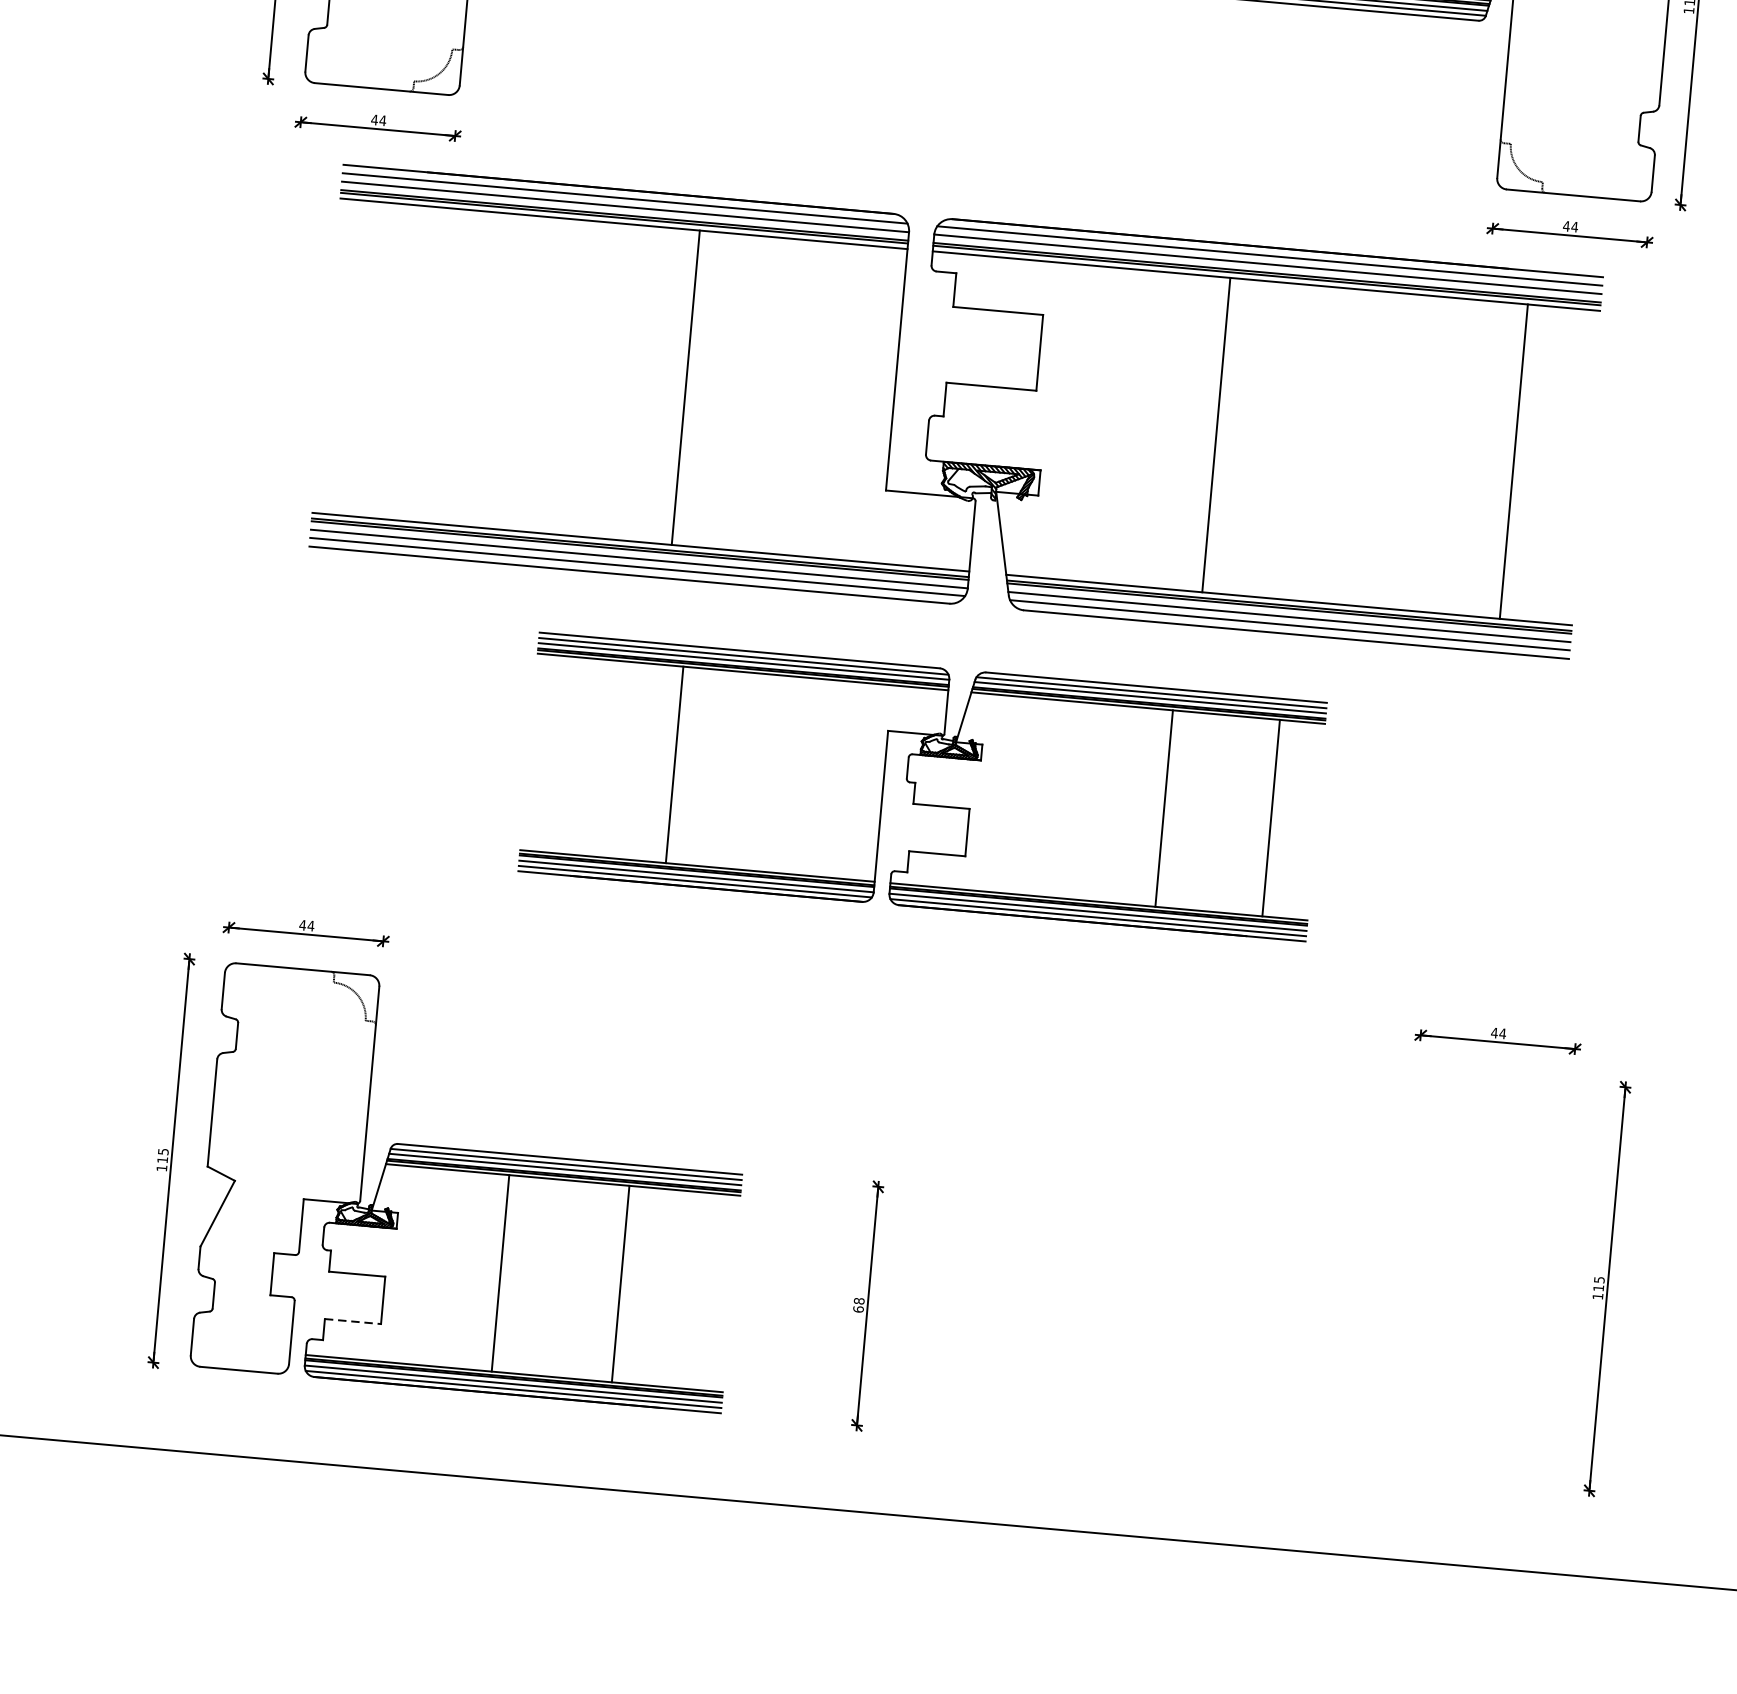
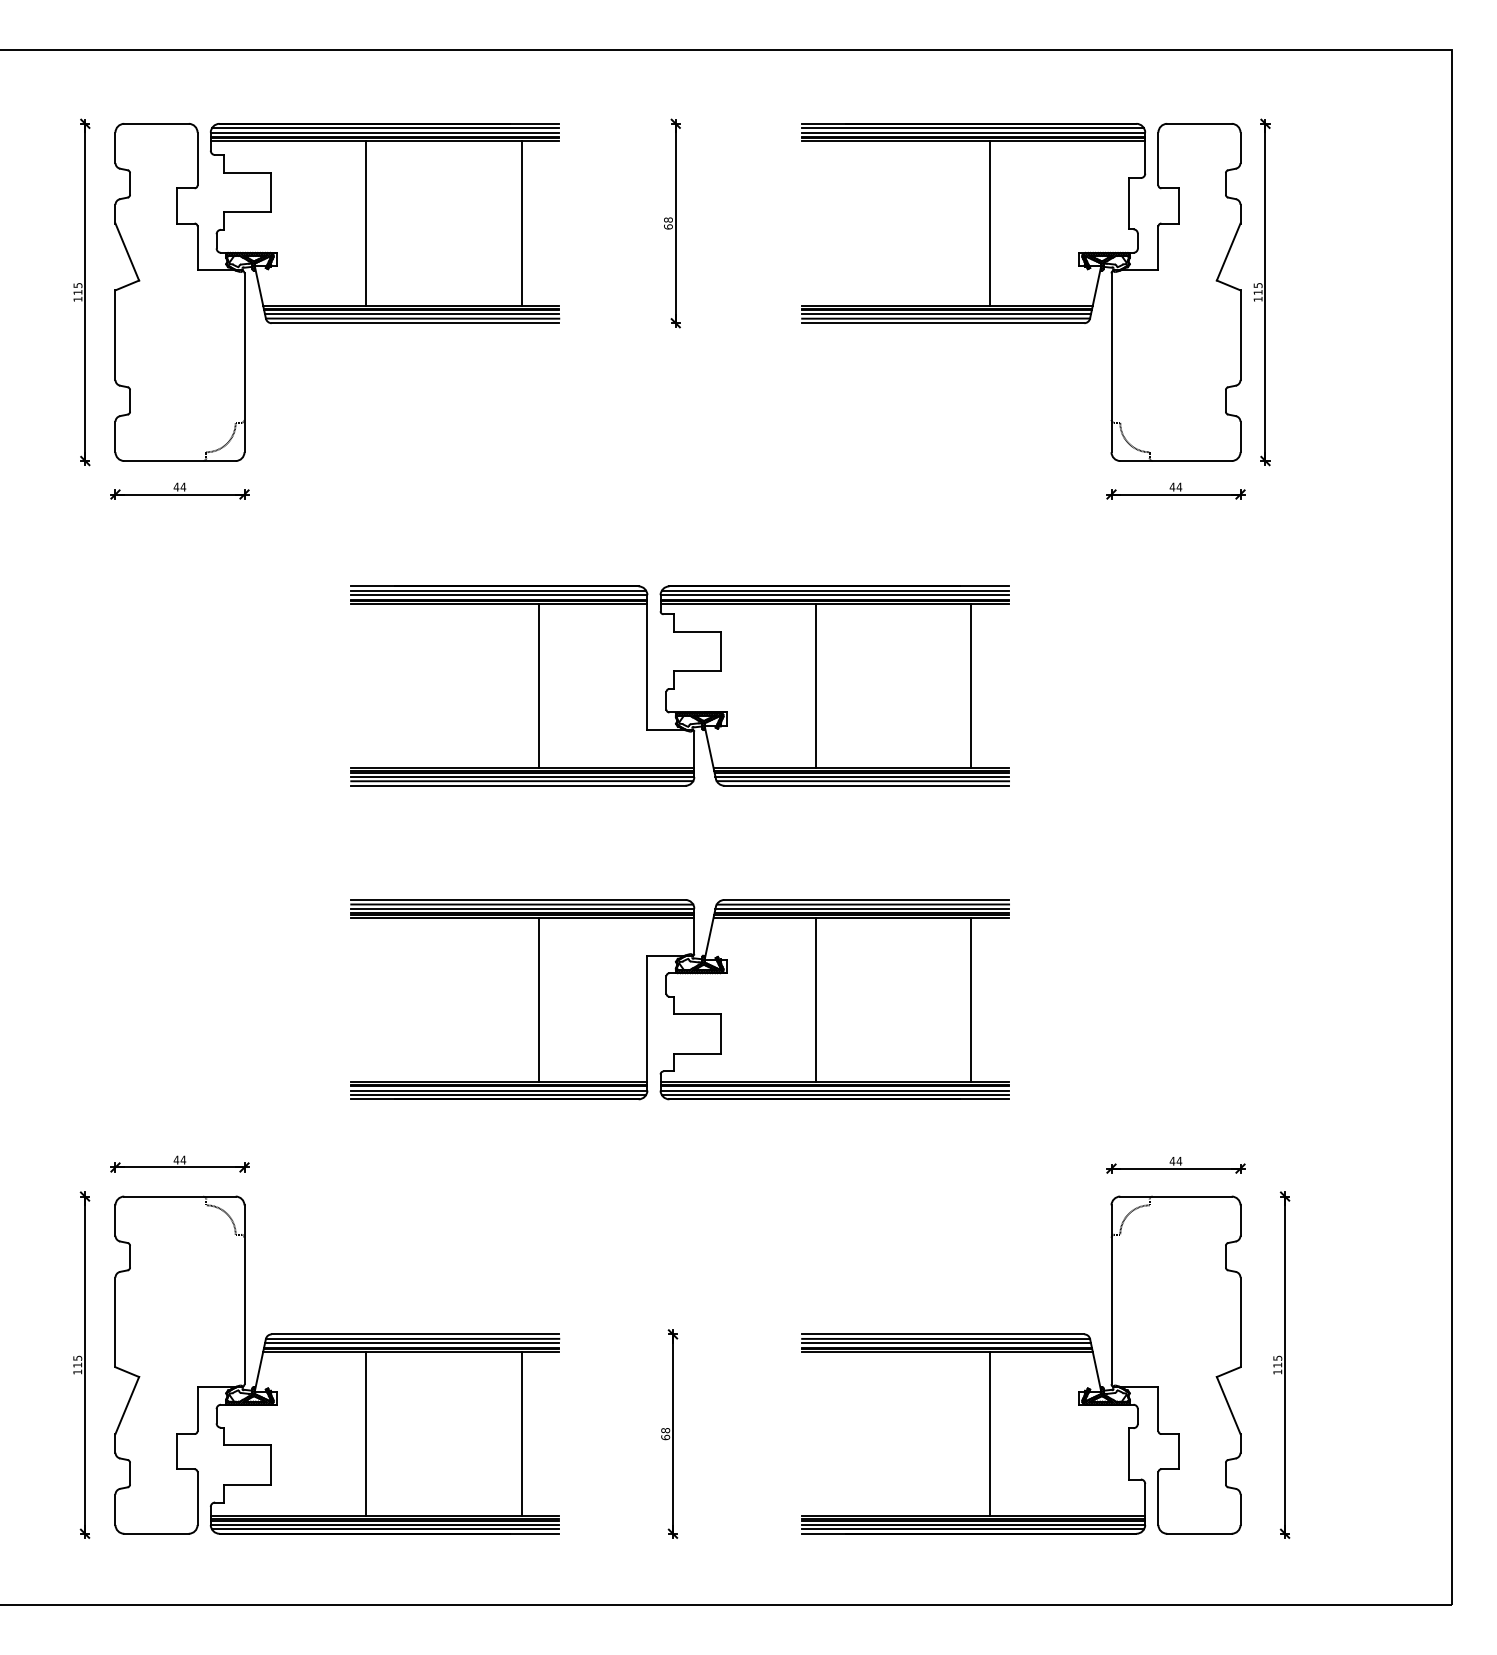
part: (955, 411) -> (679, 685), size x0.62
line: (674, 764) -> (538, 999), moved
line: (1164, 808) -> (816, 999), moved
part: (1292, 1260) -> (1021, 1364), added
line: (620, 1283) -> (521, 1433), moved
line: (353, 1321) -> (247, 1484), dashed -> solid

